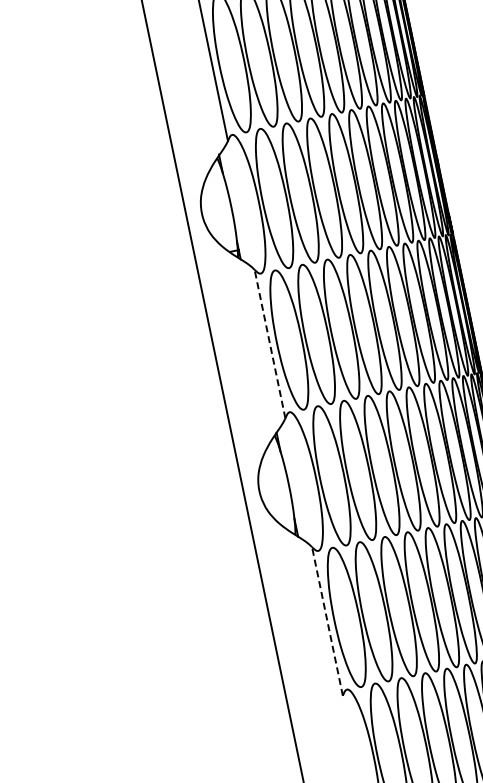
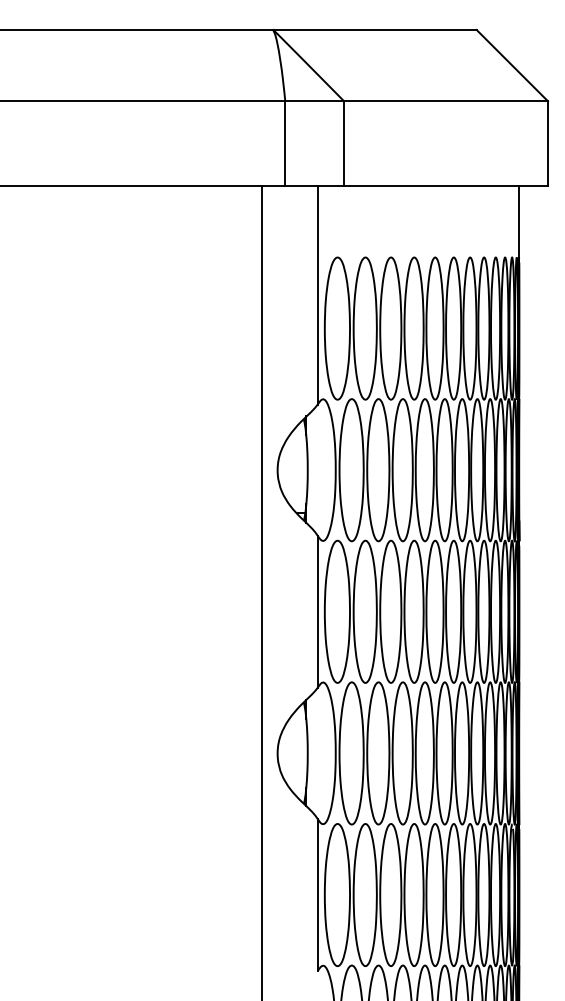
line: (269, 343) -> (317, 611), dashed -> solid
line: (327, 621) -> (317, 895), dashed -> solid

